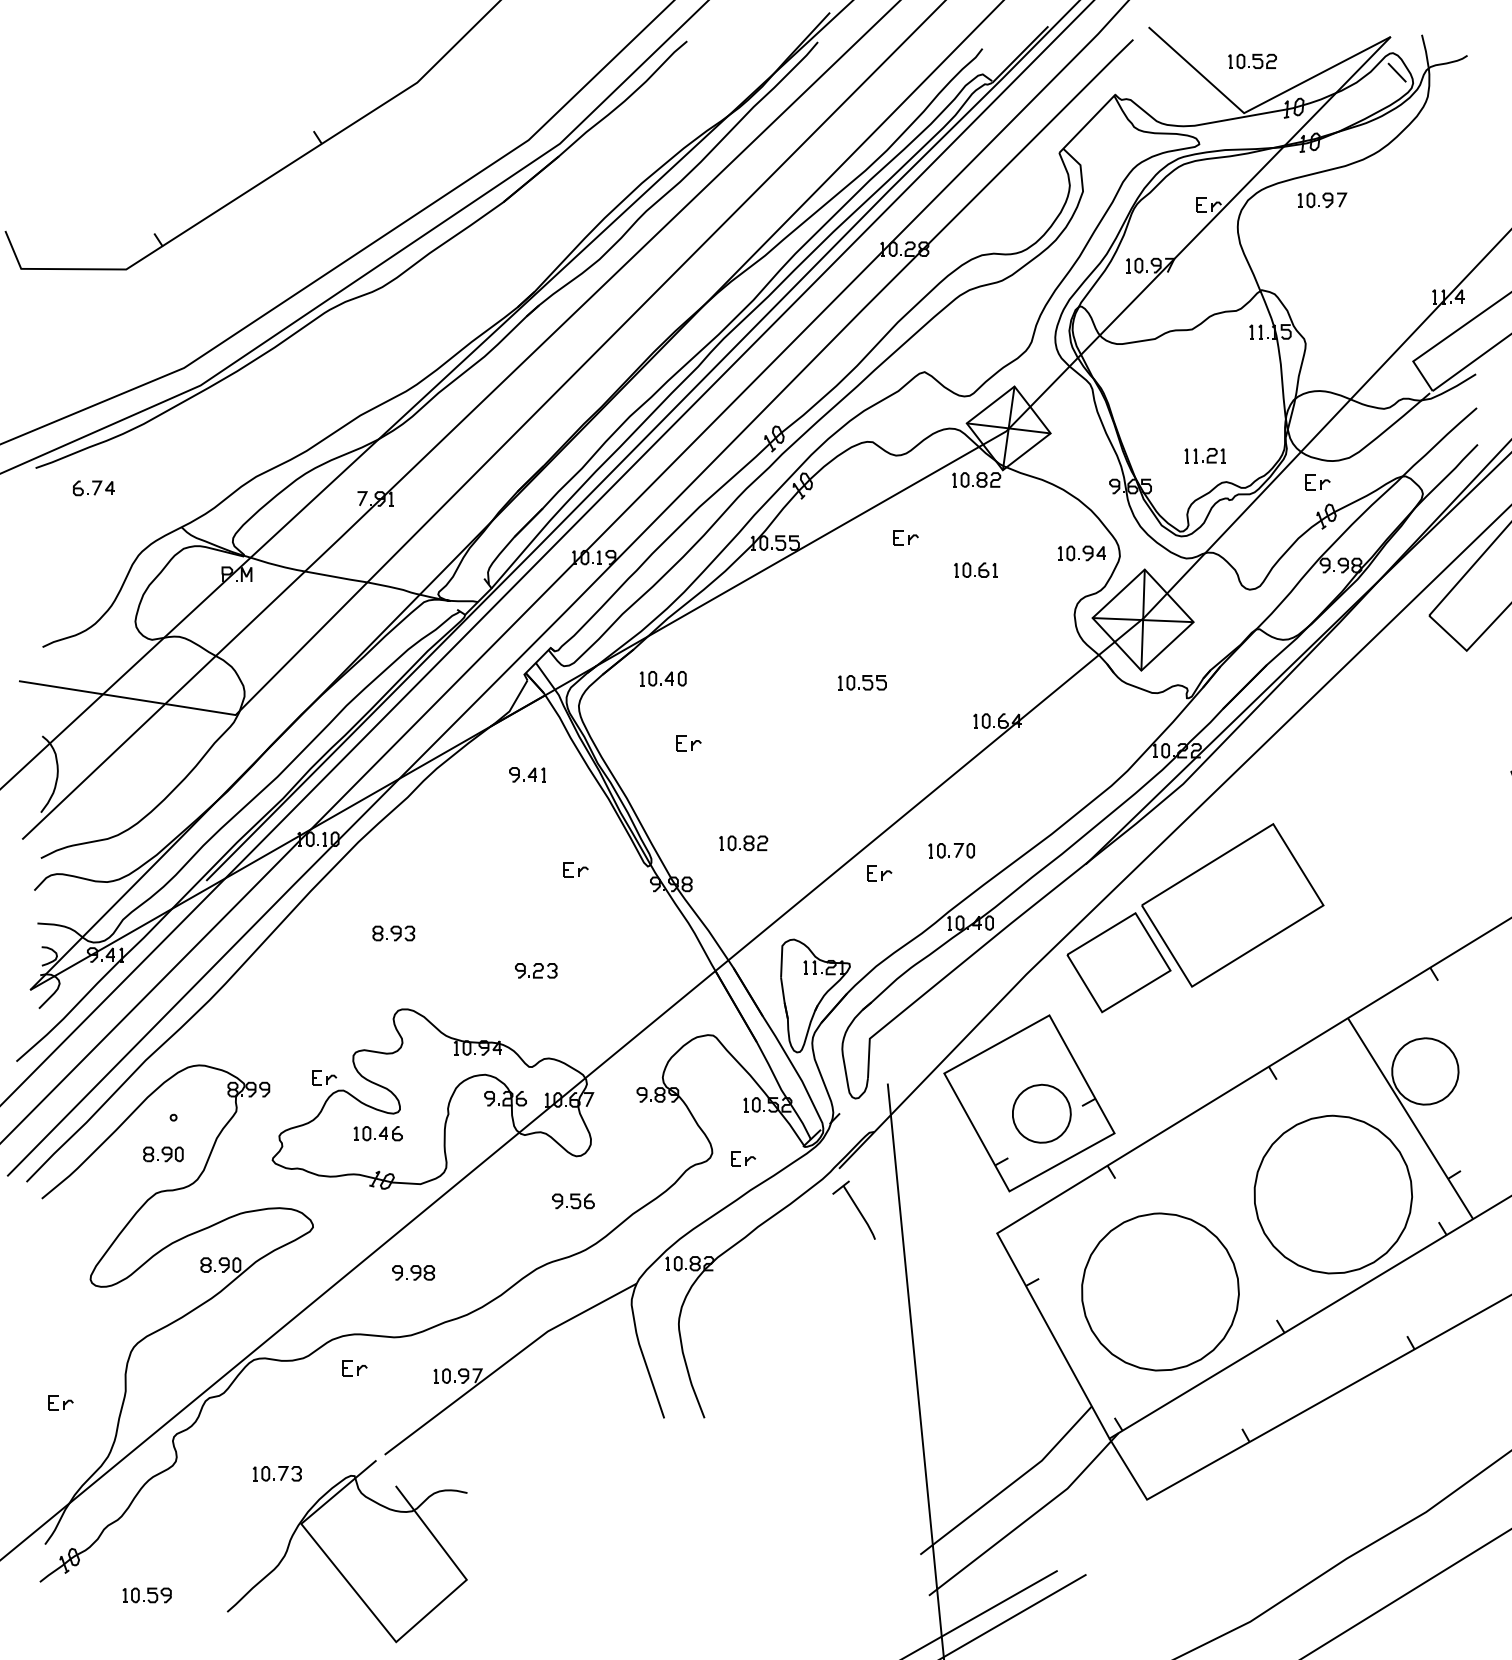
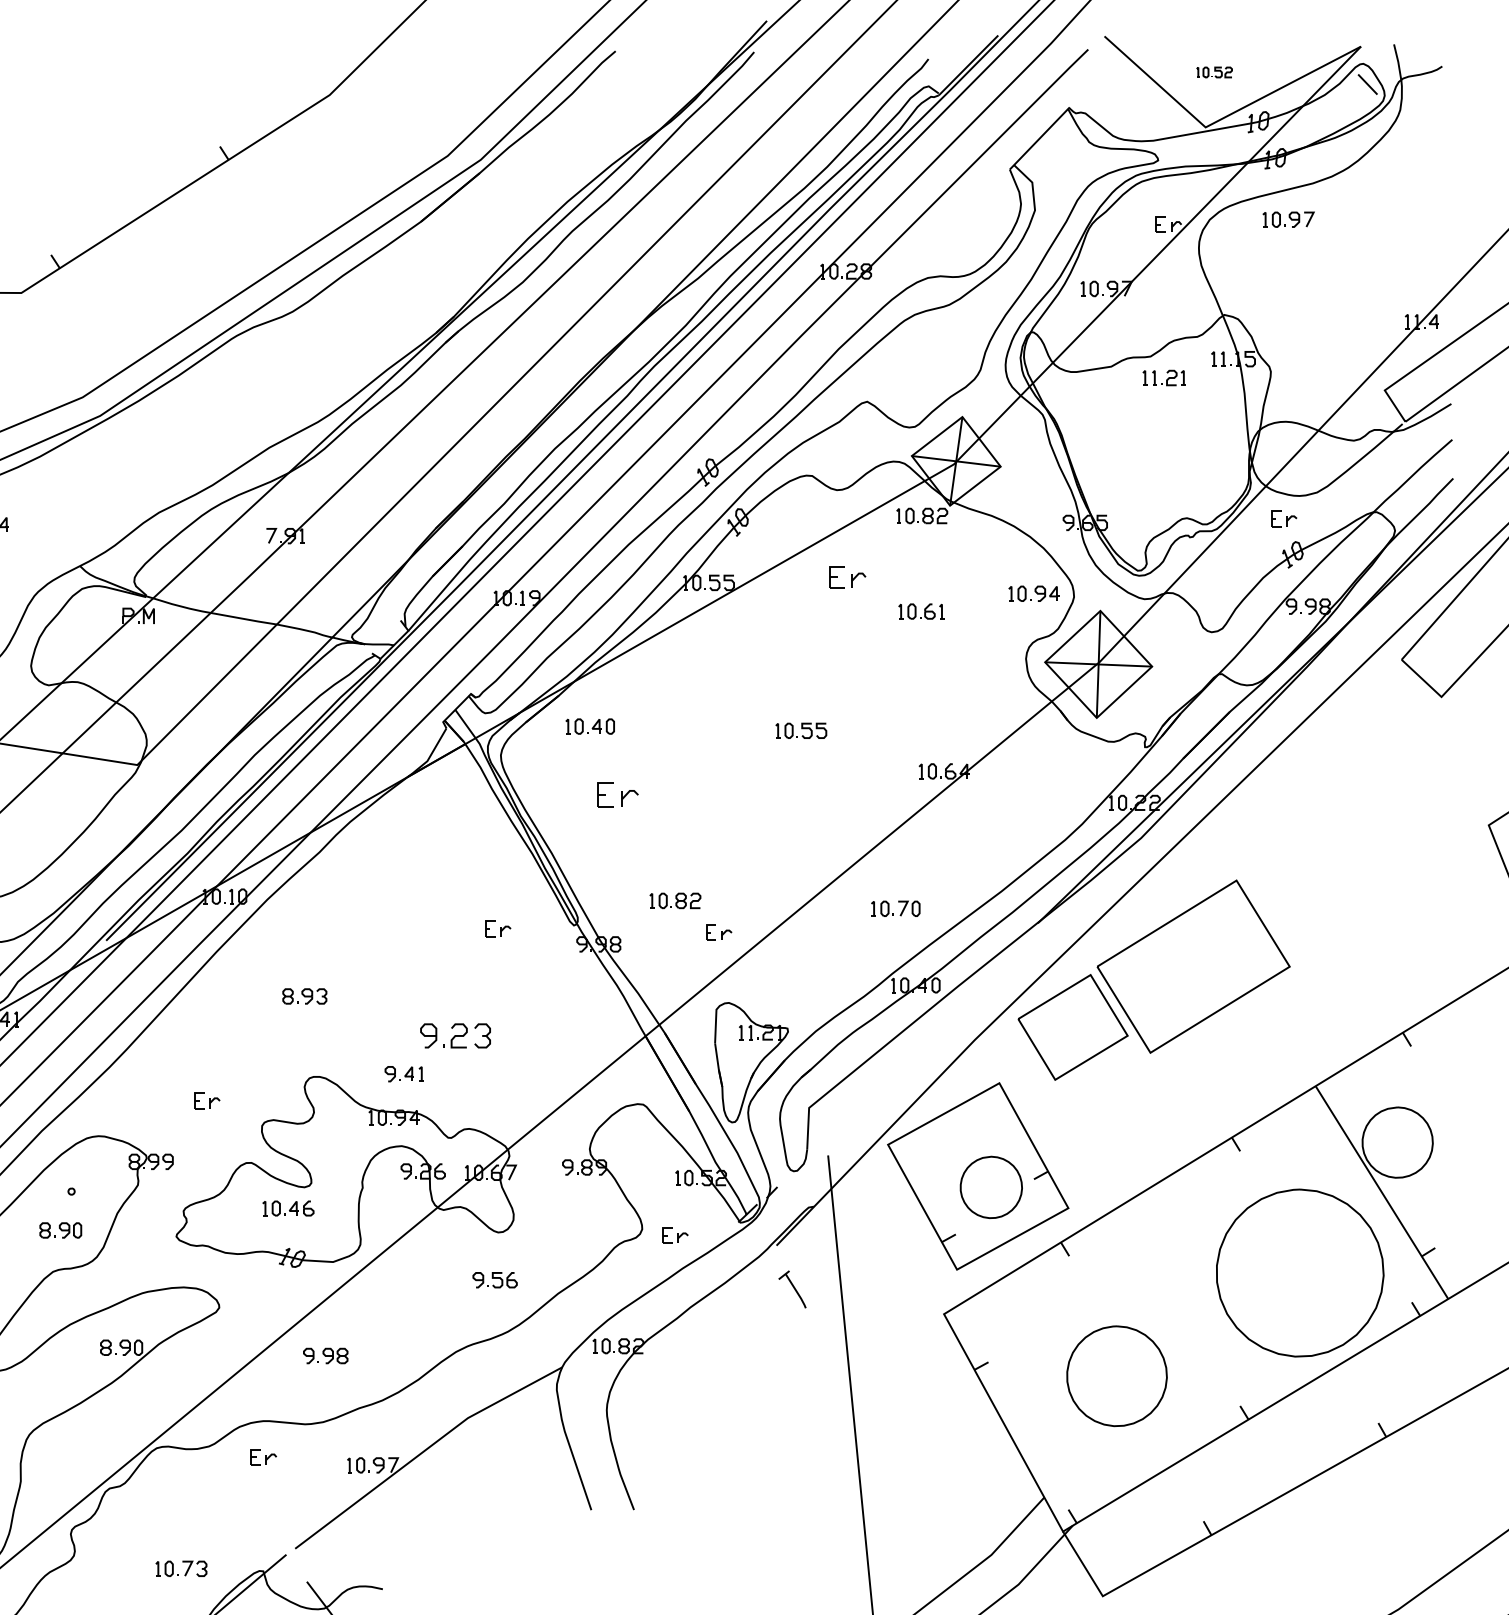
part: (1252, 60) -> (1214, 71), size x0.7
part: (1204, 455) -> (1163, 377), moved
part: (905, 537) -> (846, 576), size x1.4
part: (688, 743) -> (617, 795), size x1.6
part: (527, 774) -> (404, 1073), moved
part: (879, 873) -> (718, 932), moved
part: (536, 970) -> (456, 1035), size x1.6
part: (324, 1077) -> (207, 1100), moved
part: (853, 1209) -> (791, 1288), size x0.6
part: (1160, 1291) -> (1117, 1375), size x0.6

